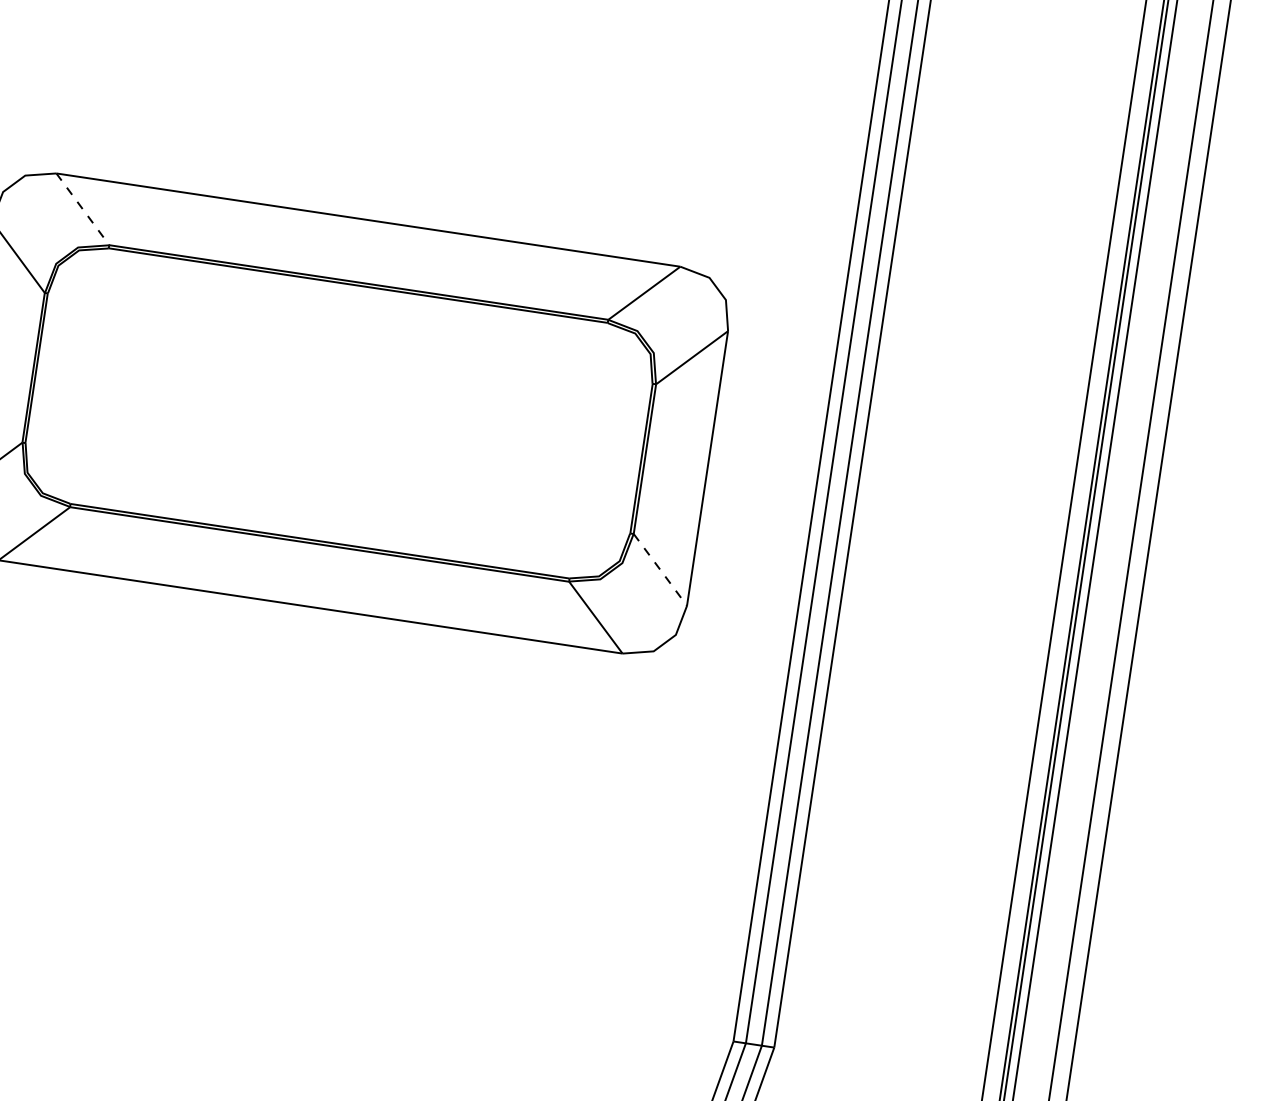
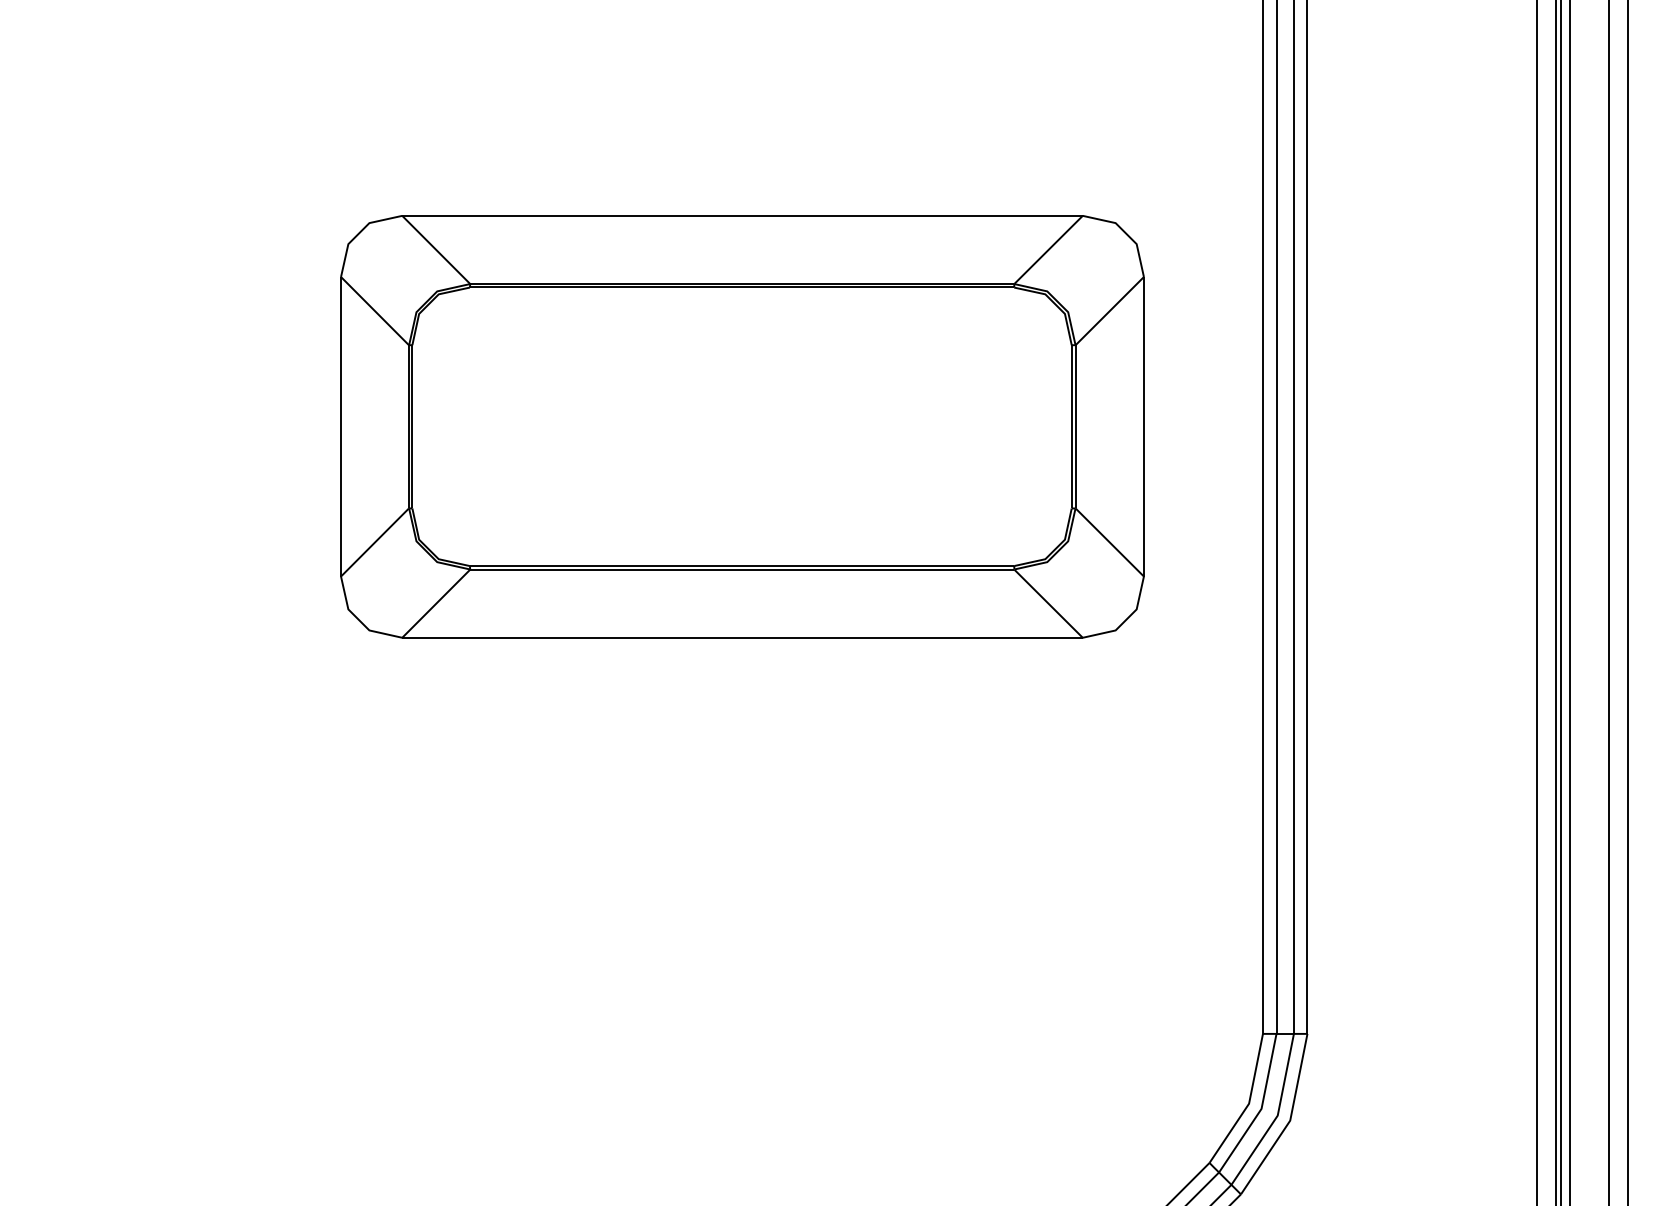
line: (83, 209) -> (436, 250), dashed -> solid
line: (661, 570) -> (1110, 542), dashed -> solid

